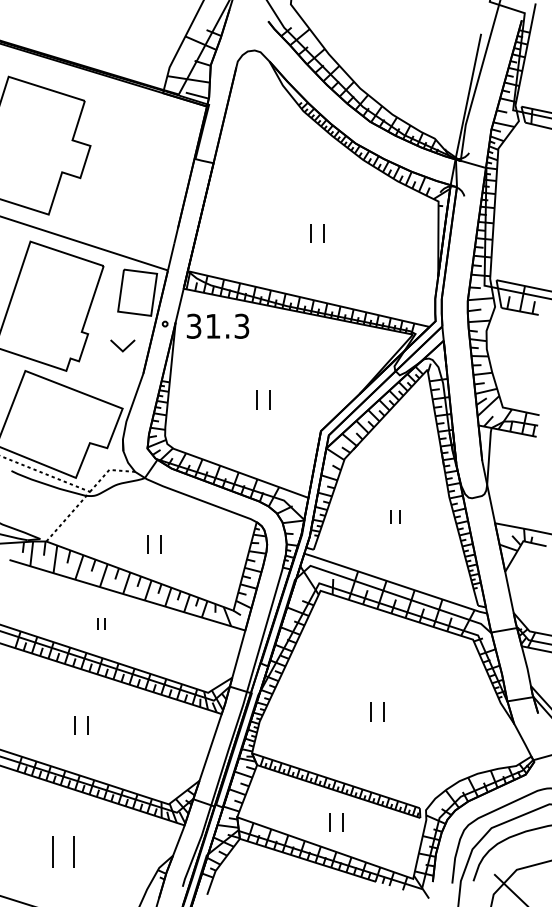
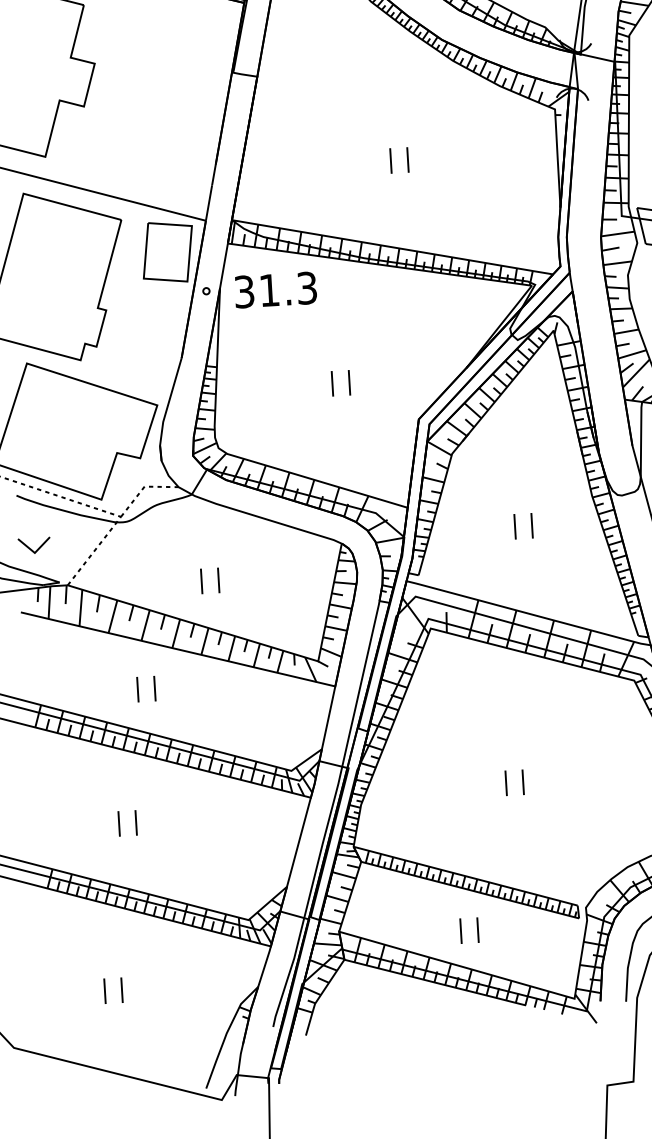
part: (122, 345) -> (33, 545), moved
part: (395, 516) -> (523, 525), size x1.43
part: (101, 623) -> (146, 688), size x1.67
part: (62, 851) -> (112, 990), size x0.62

